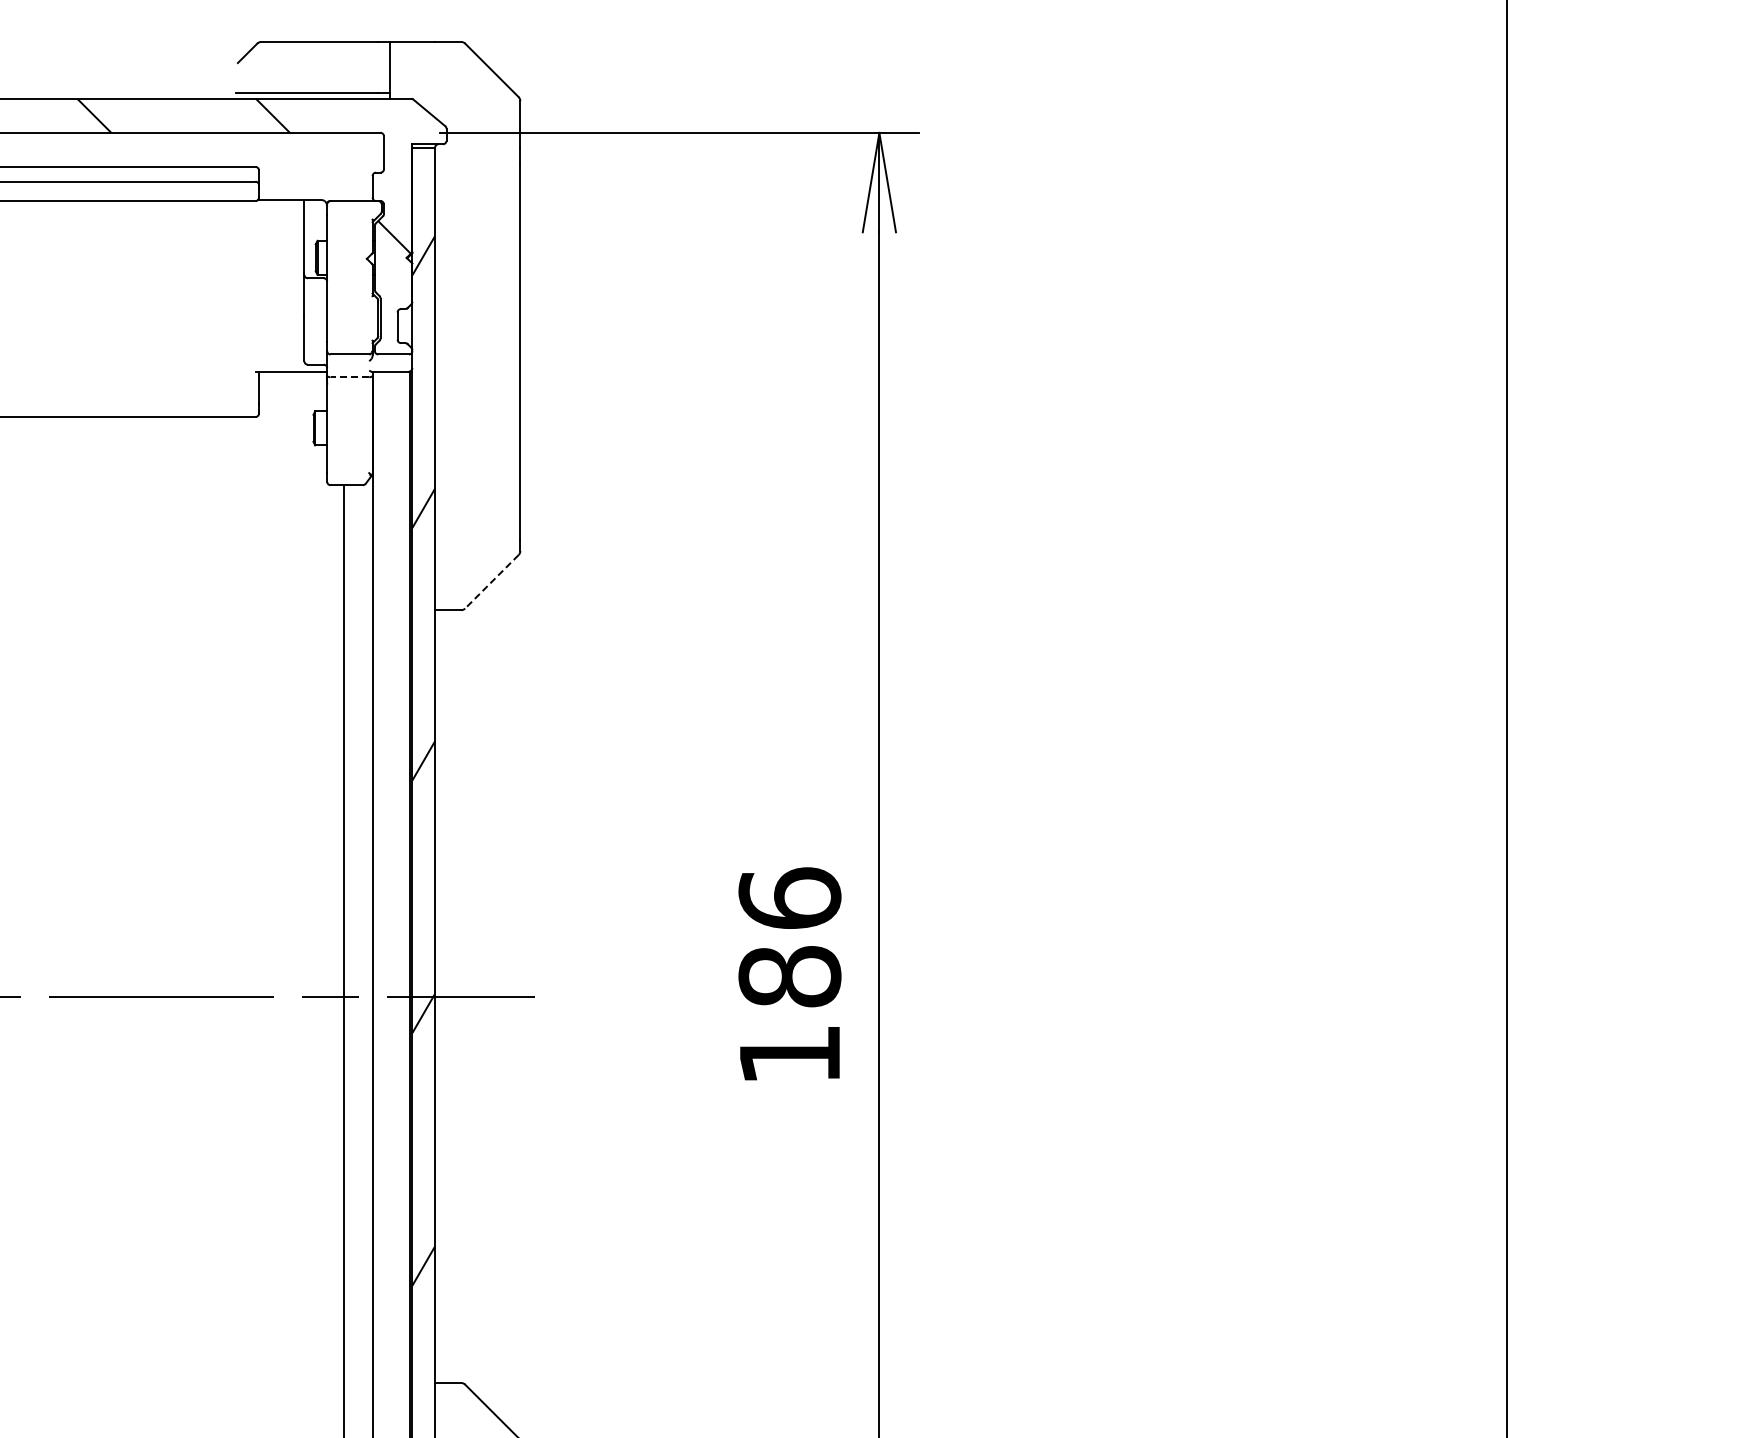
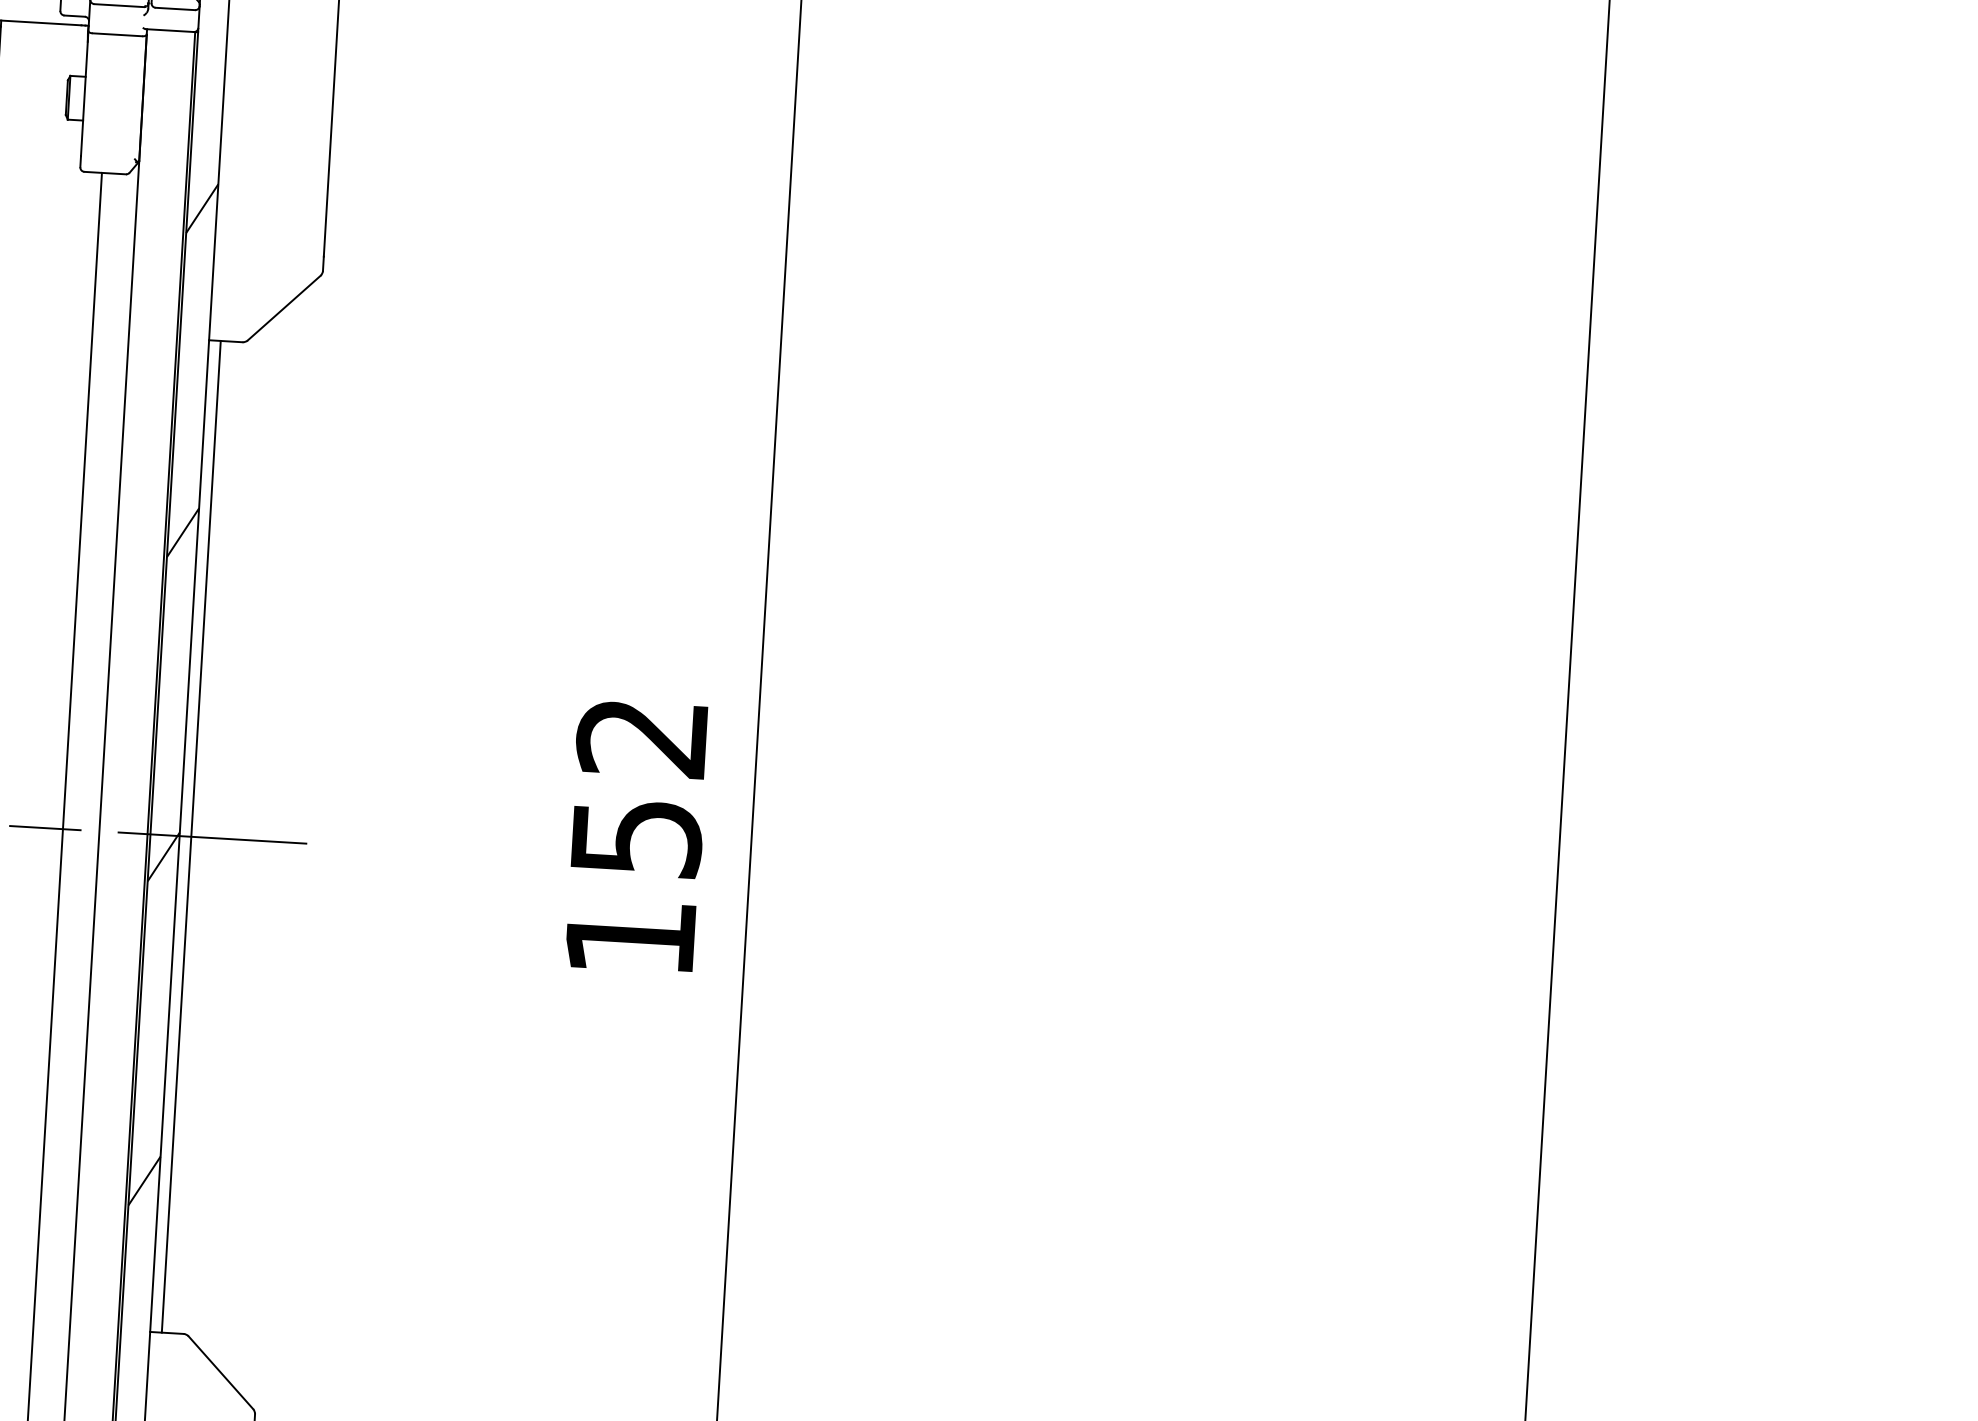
line: (349, 377) -> (116, 35), dashed -> solid
line: (491, 581) -> (283, 307), dashed -> solid
text: (789, 937) -> (638, 787), 186 -> 152
line: (444, 996) -> (191, 836), added

